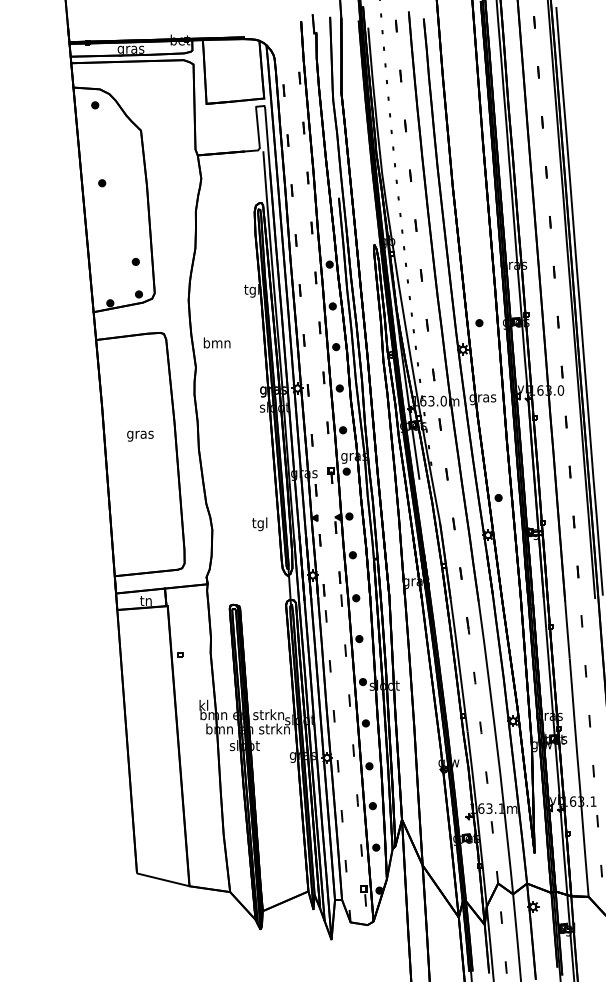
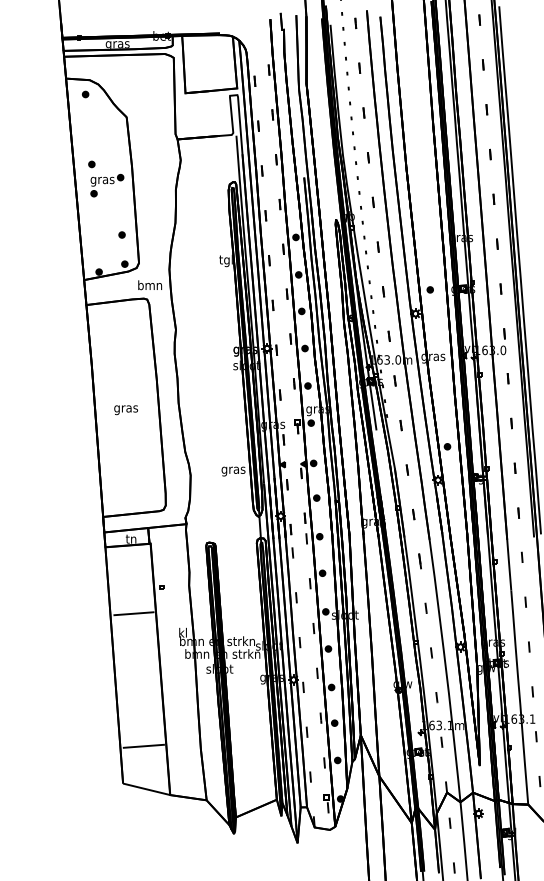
part: (119, 206) -> (107, 185), added
text: (216, 342) -> (149, 284), moved
text: (140, 435) -> (126, 409), moved
text: (259, 524) -> (232, 470), tgl -> gras
line: (148, 683) -> (133, 613), added
line: (159, 831) -> (143, 745), added

